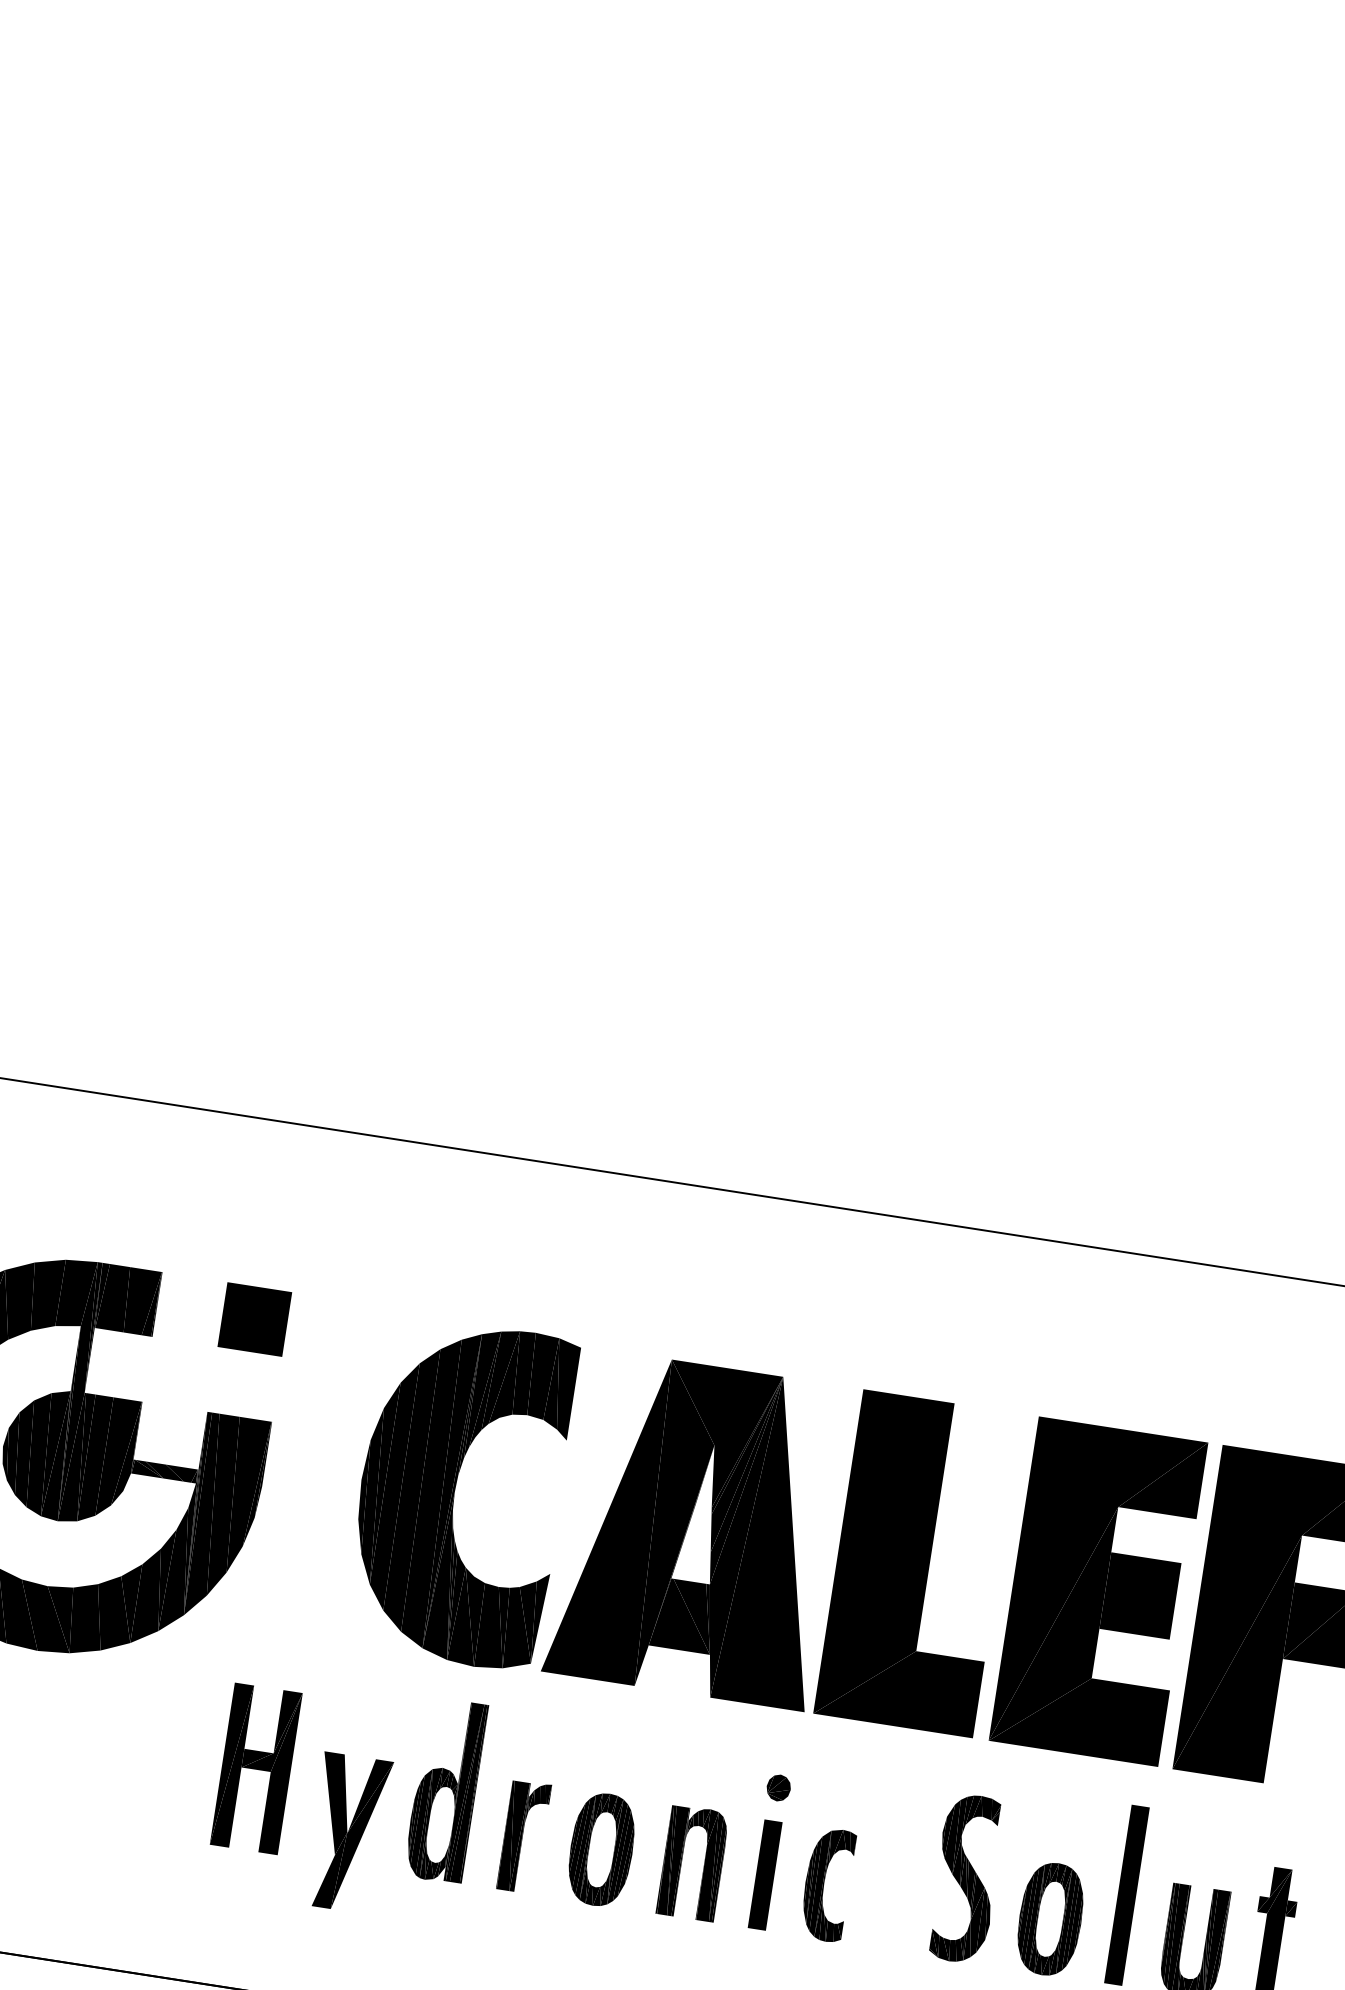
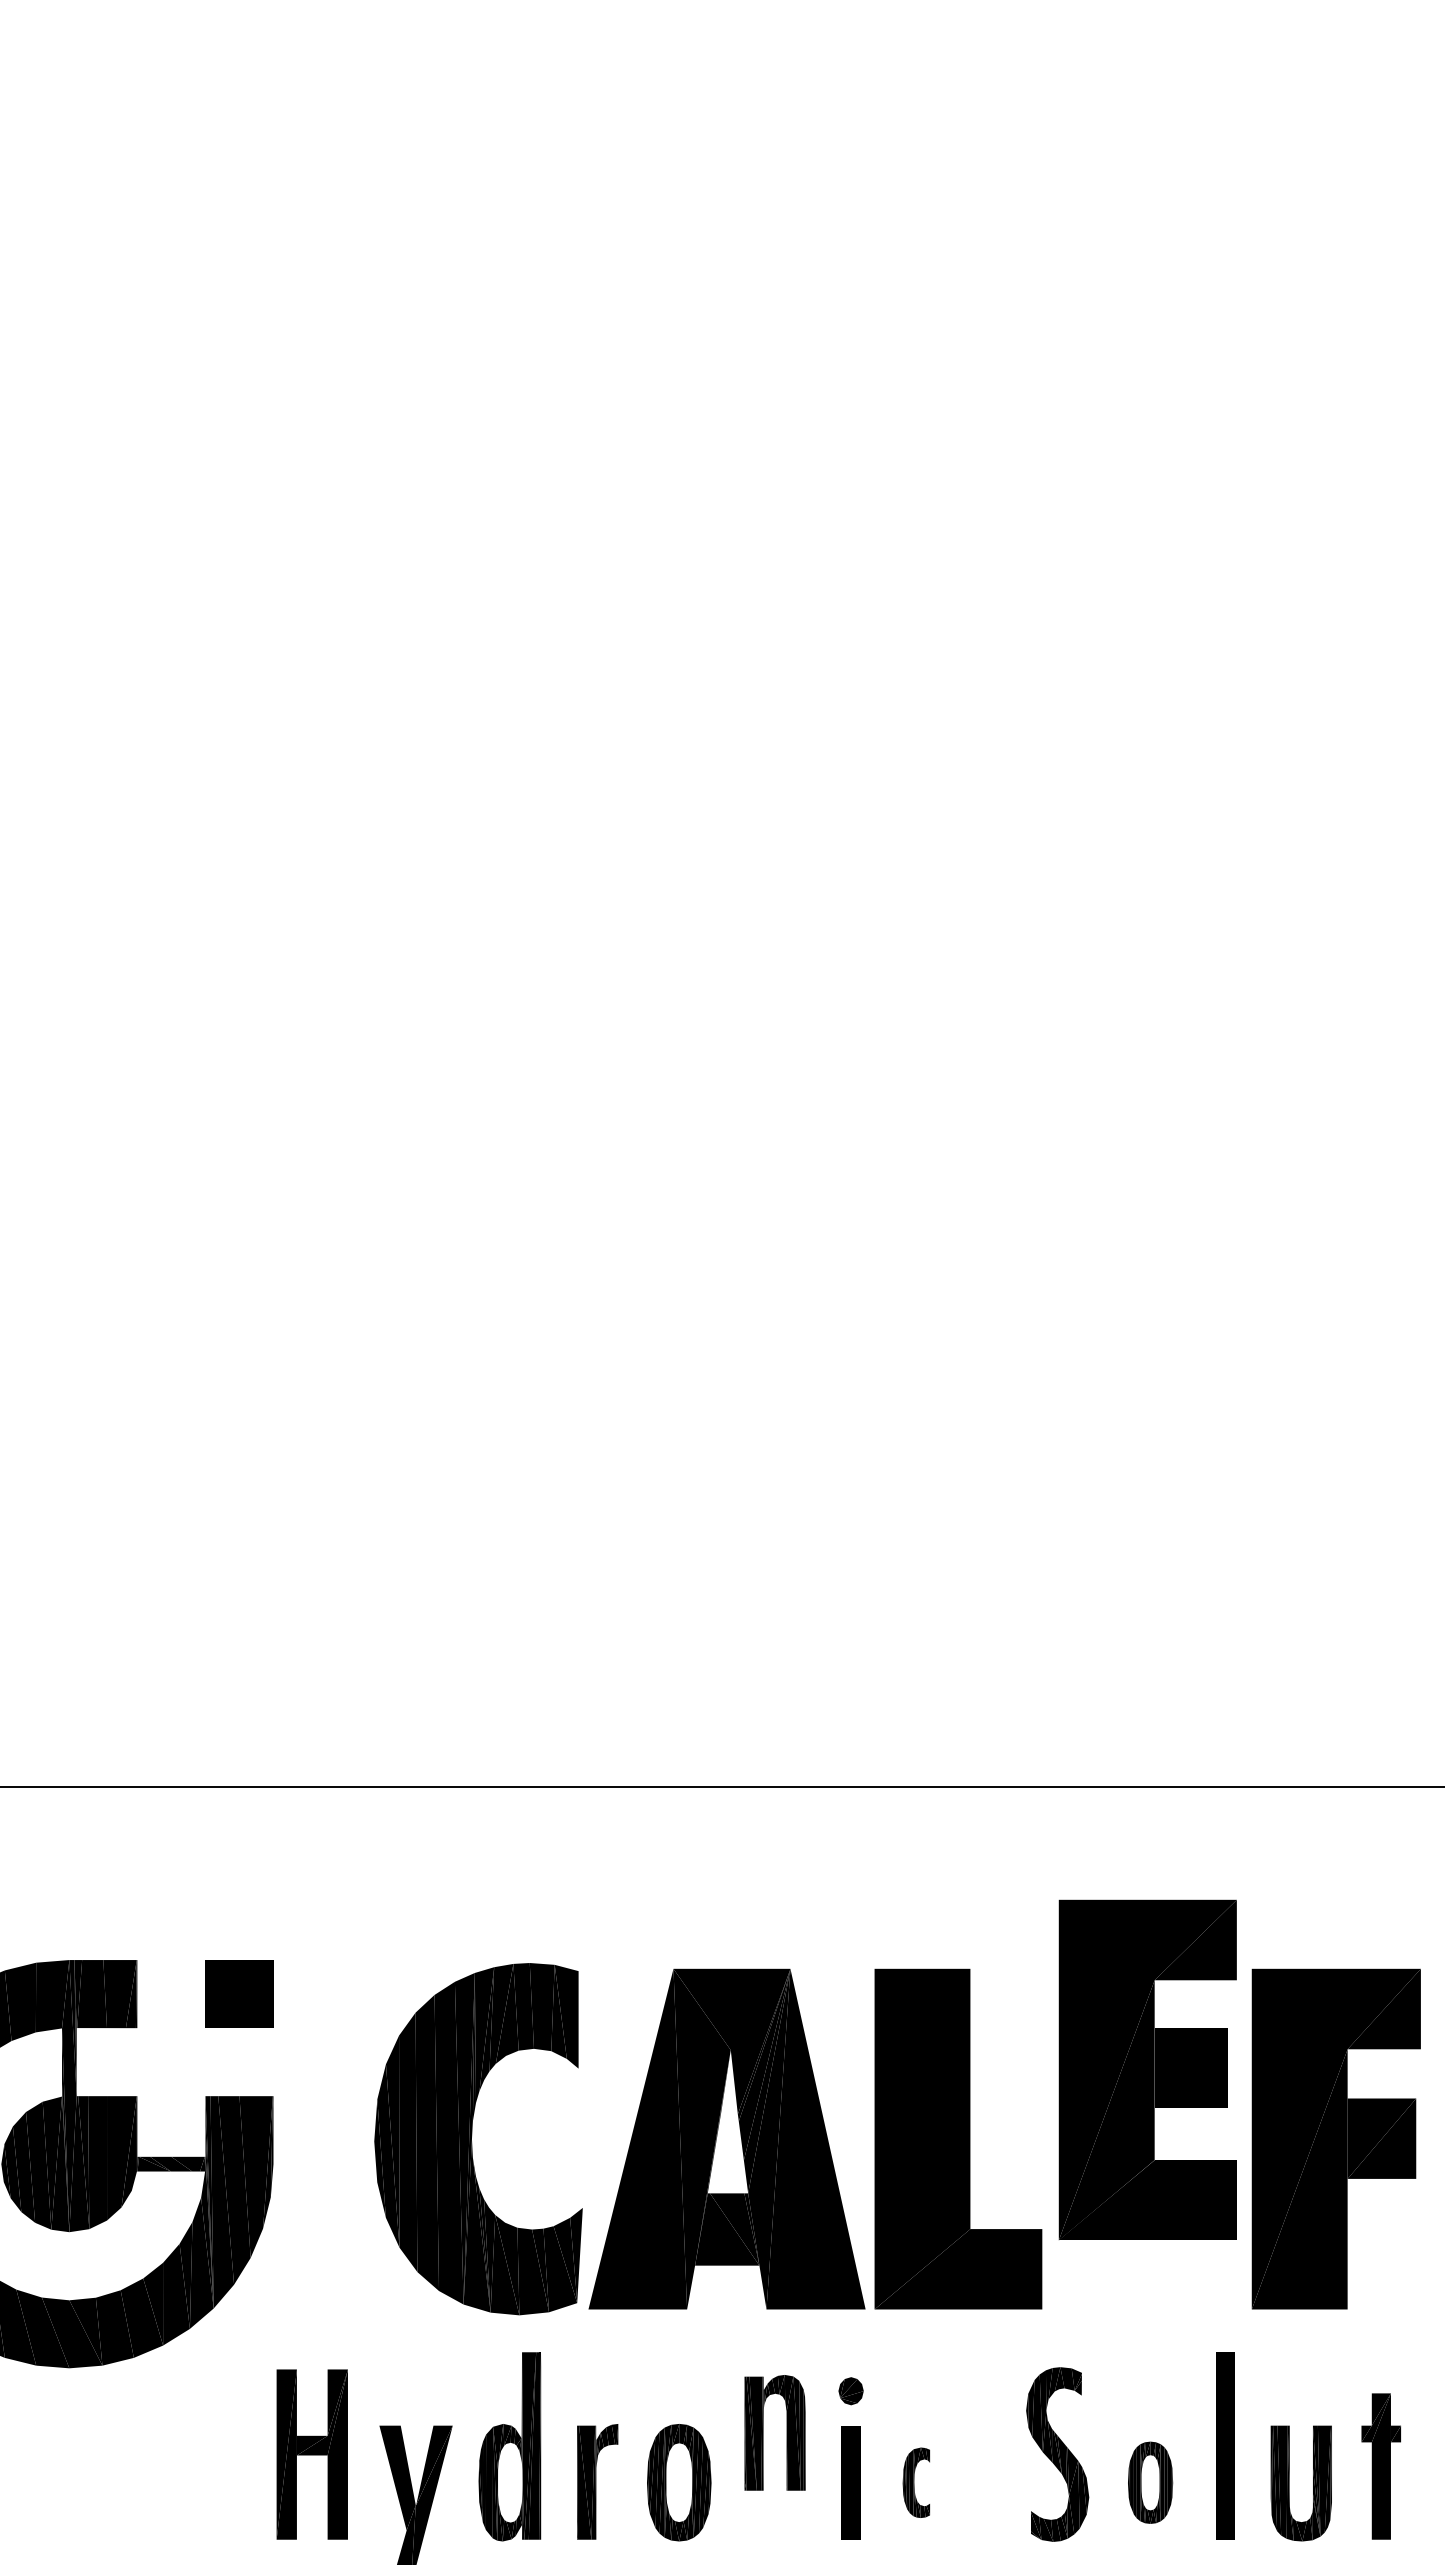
part: (1098, 1591) -> (1147, 2069), moved
part: (682, 1861) -> (763, 2432), moved
part: (827, 1884) -> (916, 2482), size x0.6
part: (1050, 1919) -> (1150, 2482), size x0.7

